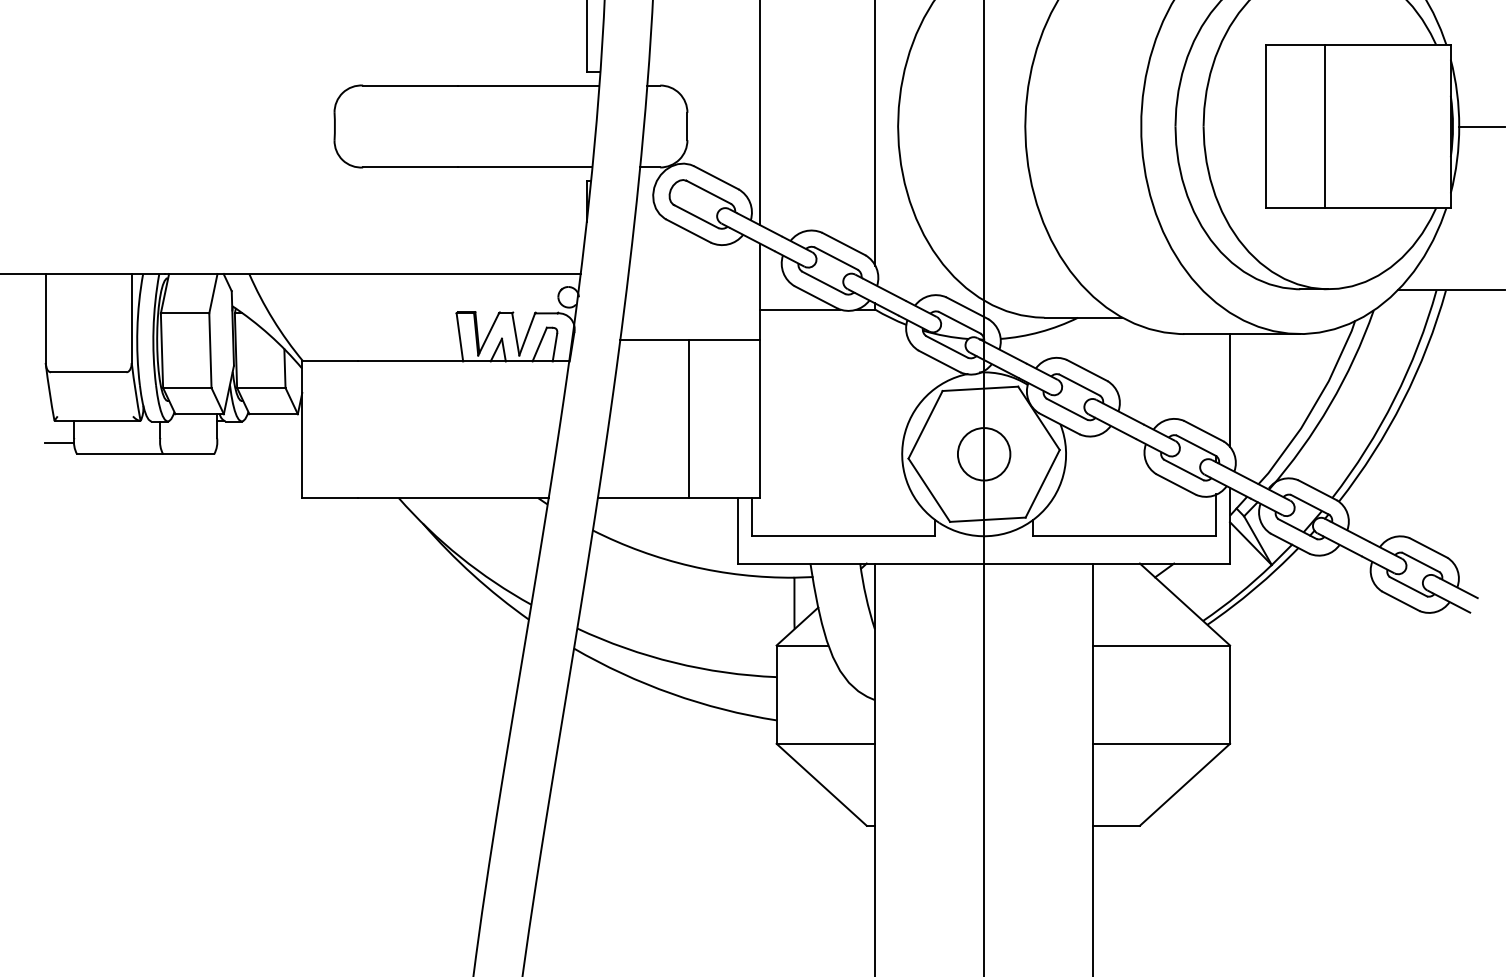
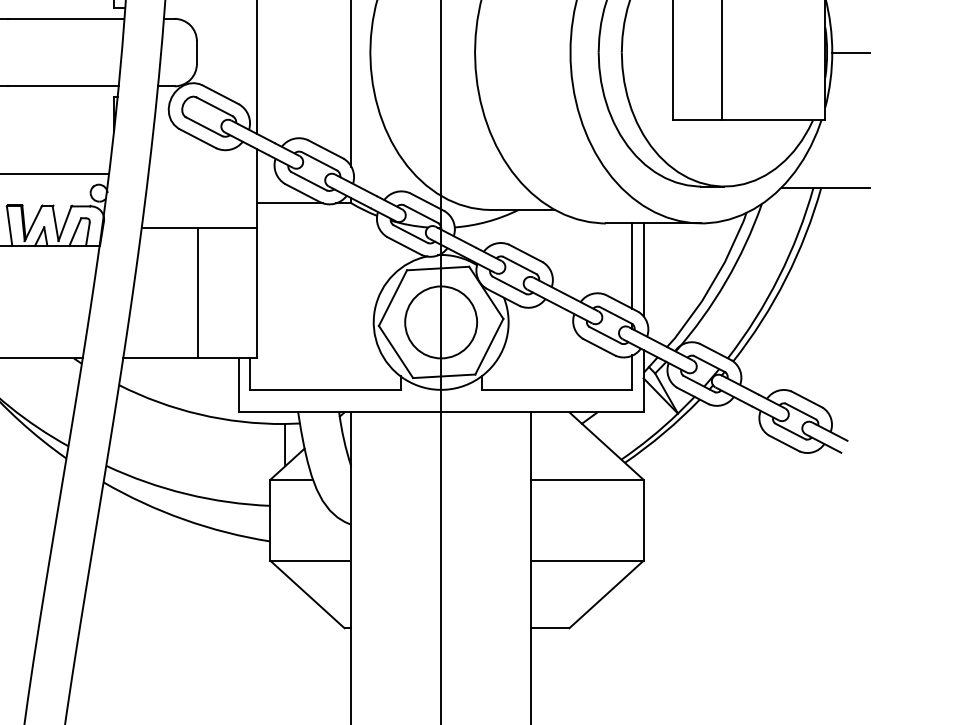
line: (1216, 385) -> (632, 265), added
circle: (983, 454) -> (440, 322), size x1.67

